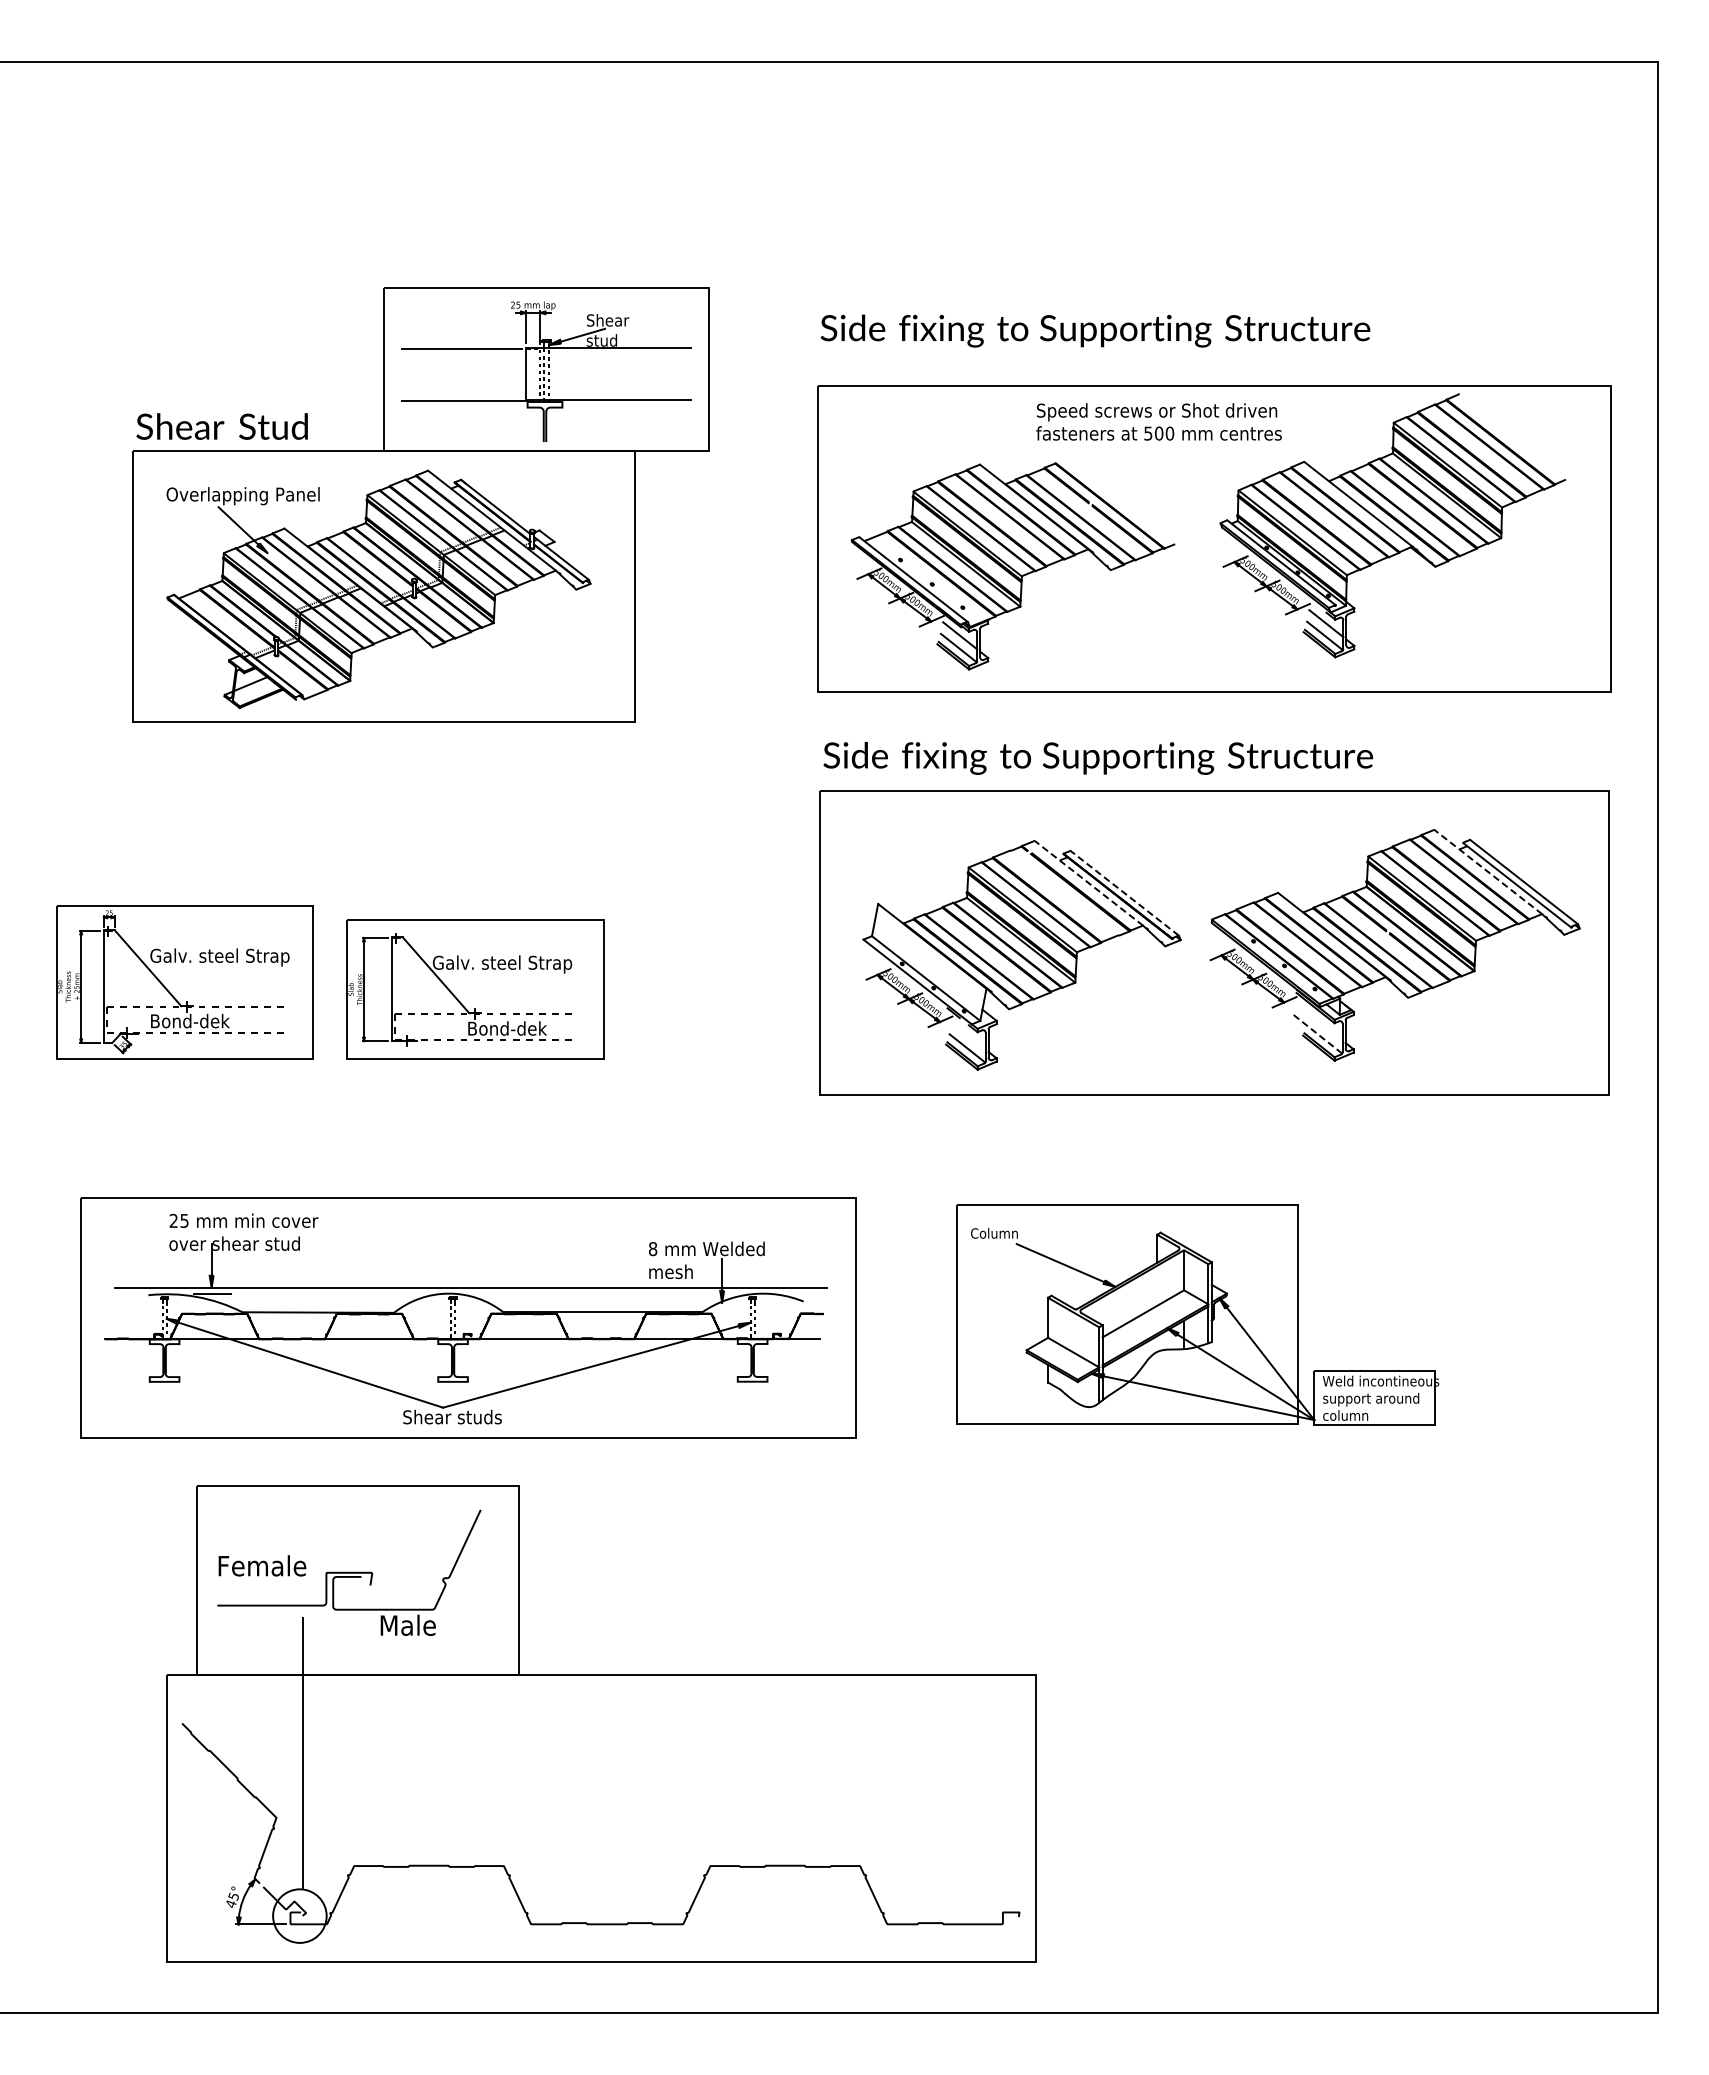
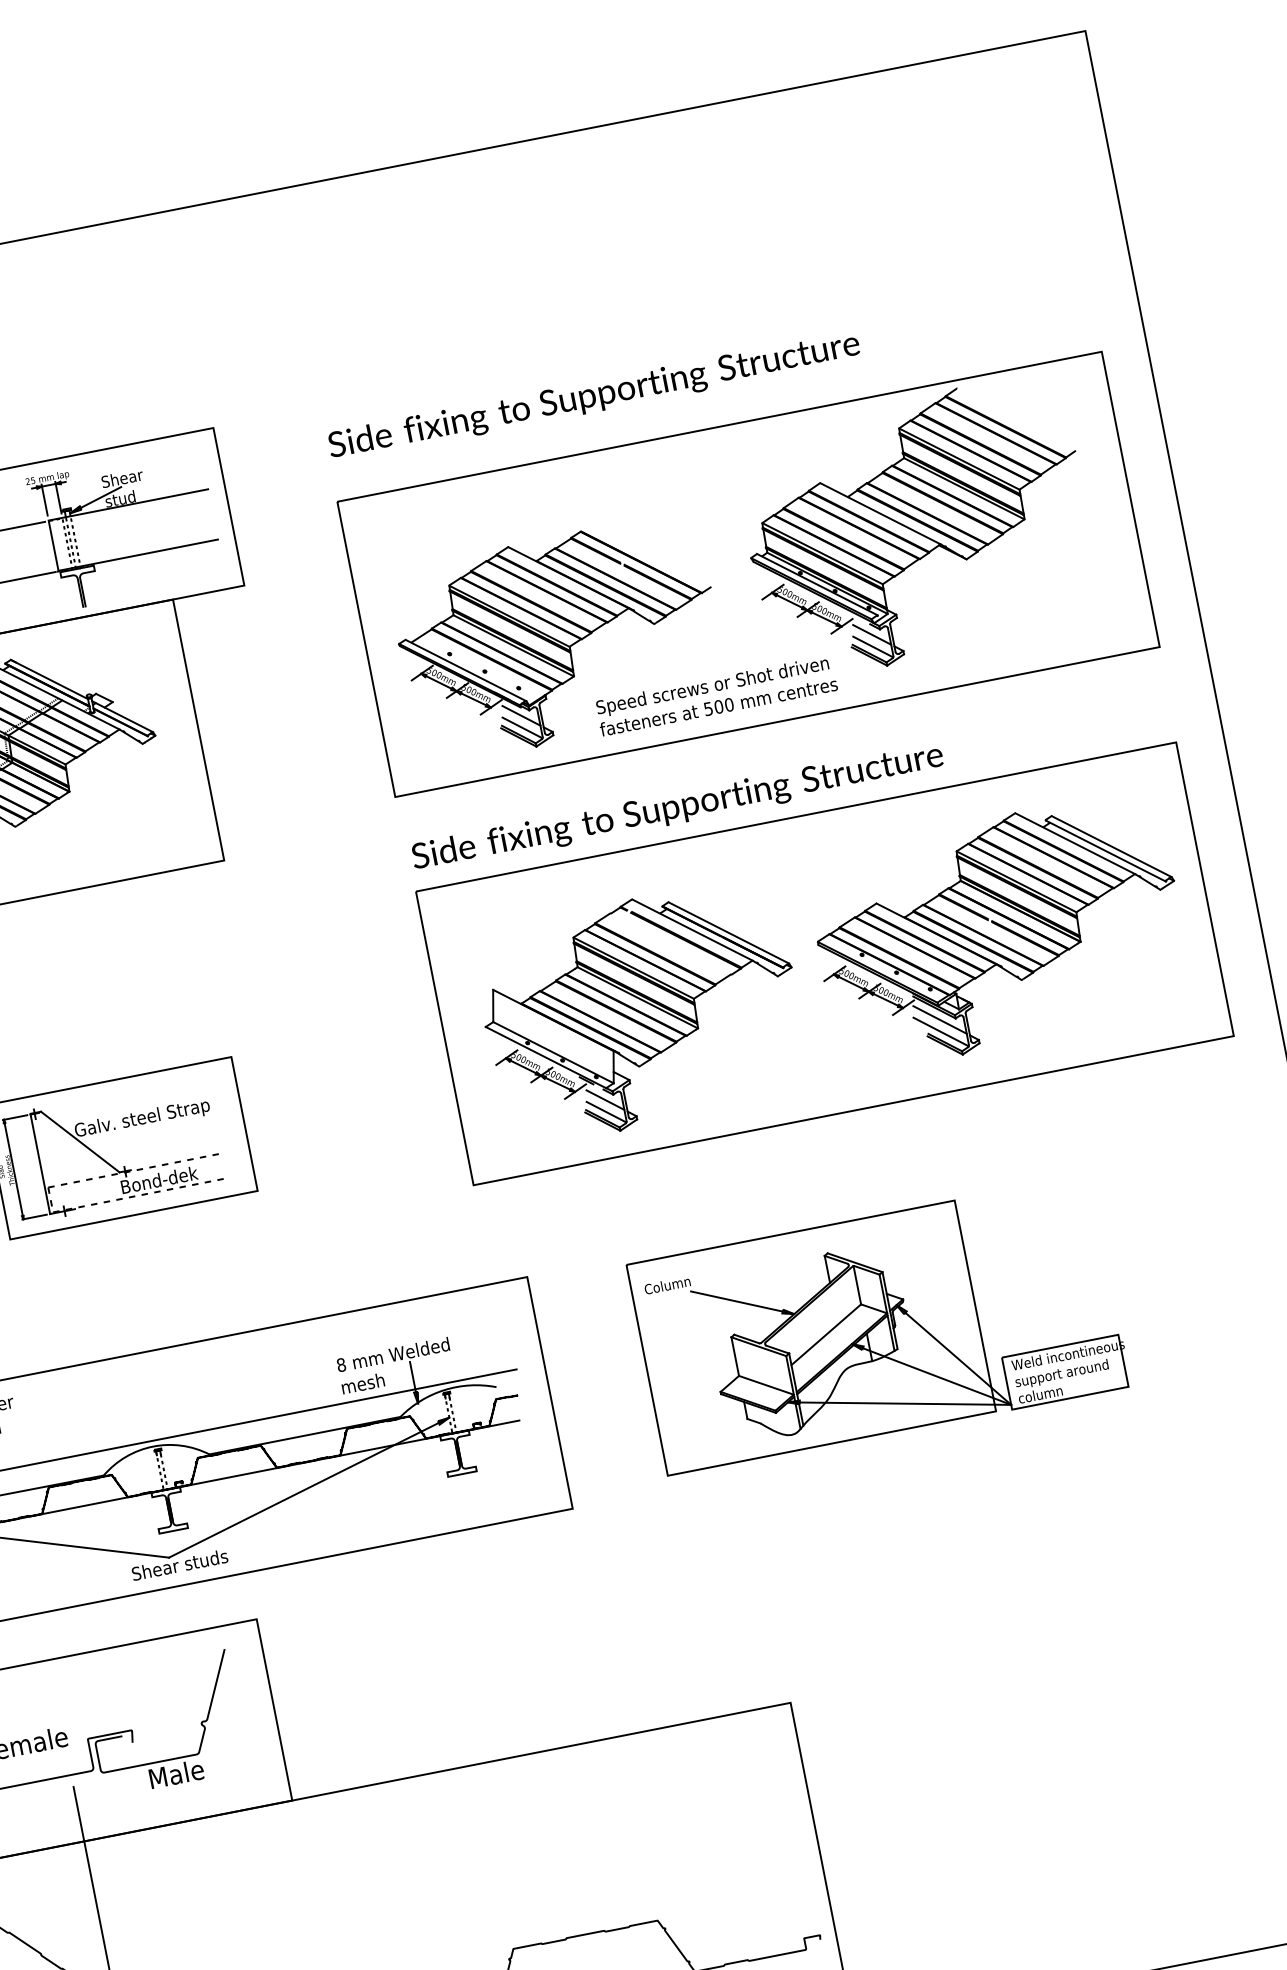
text: (1158, 421) -> (716, 695), moved
line: (1488, 871) -> (1075, 843), dashed -> solid
line: (1089, 883) -> (692, 930), dashed -> solid
line: (1124, 893) -> (728, 933), dashed -> solid
line: (1318, 1021) -> (939, 1019), added
line: (1317, 1033) -> (941, 1031), dashed -> solid
line: (968, 1035) -> (605, 1099), added

